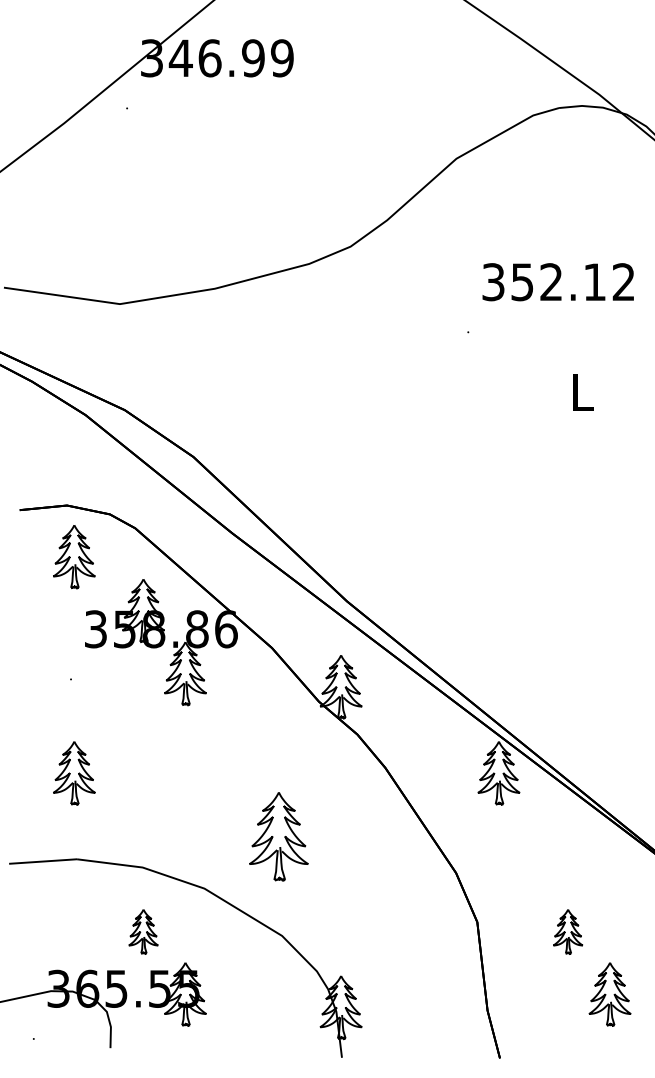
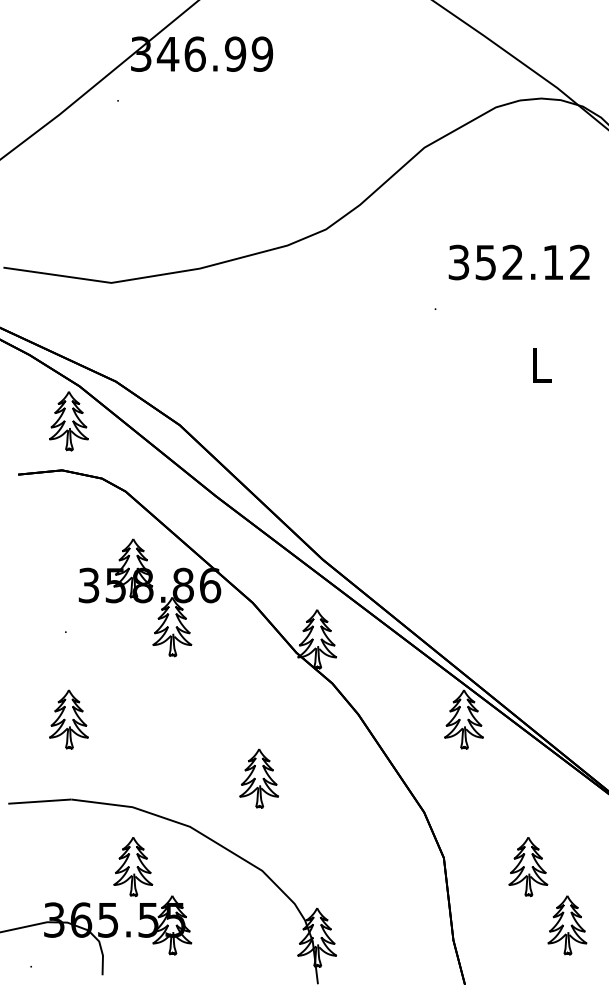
part: (73, 557) -> (68, 421), moved
part: (278, 836) -> (258, 778), size x0.71
part: (143, 932) -> (133, 867), size x1.43
part: (568, 932) -> (528, 867), size x1.43

